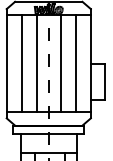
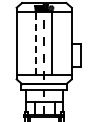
line: (21, 63) -> (26, 43), removed
line: (36, 63) -> (36, 43), solid -> dashed
line: (76, 63) -> (62, 43), removed

